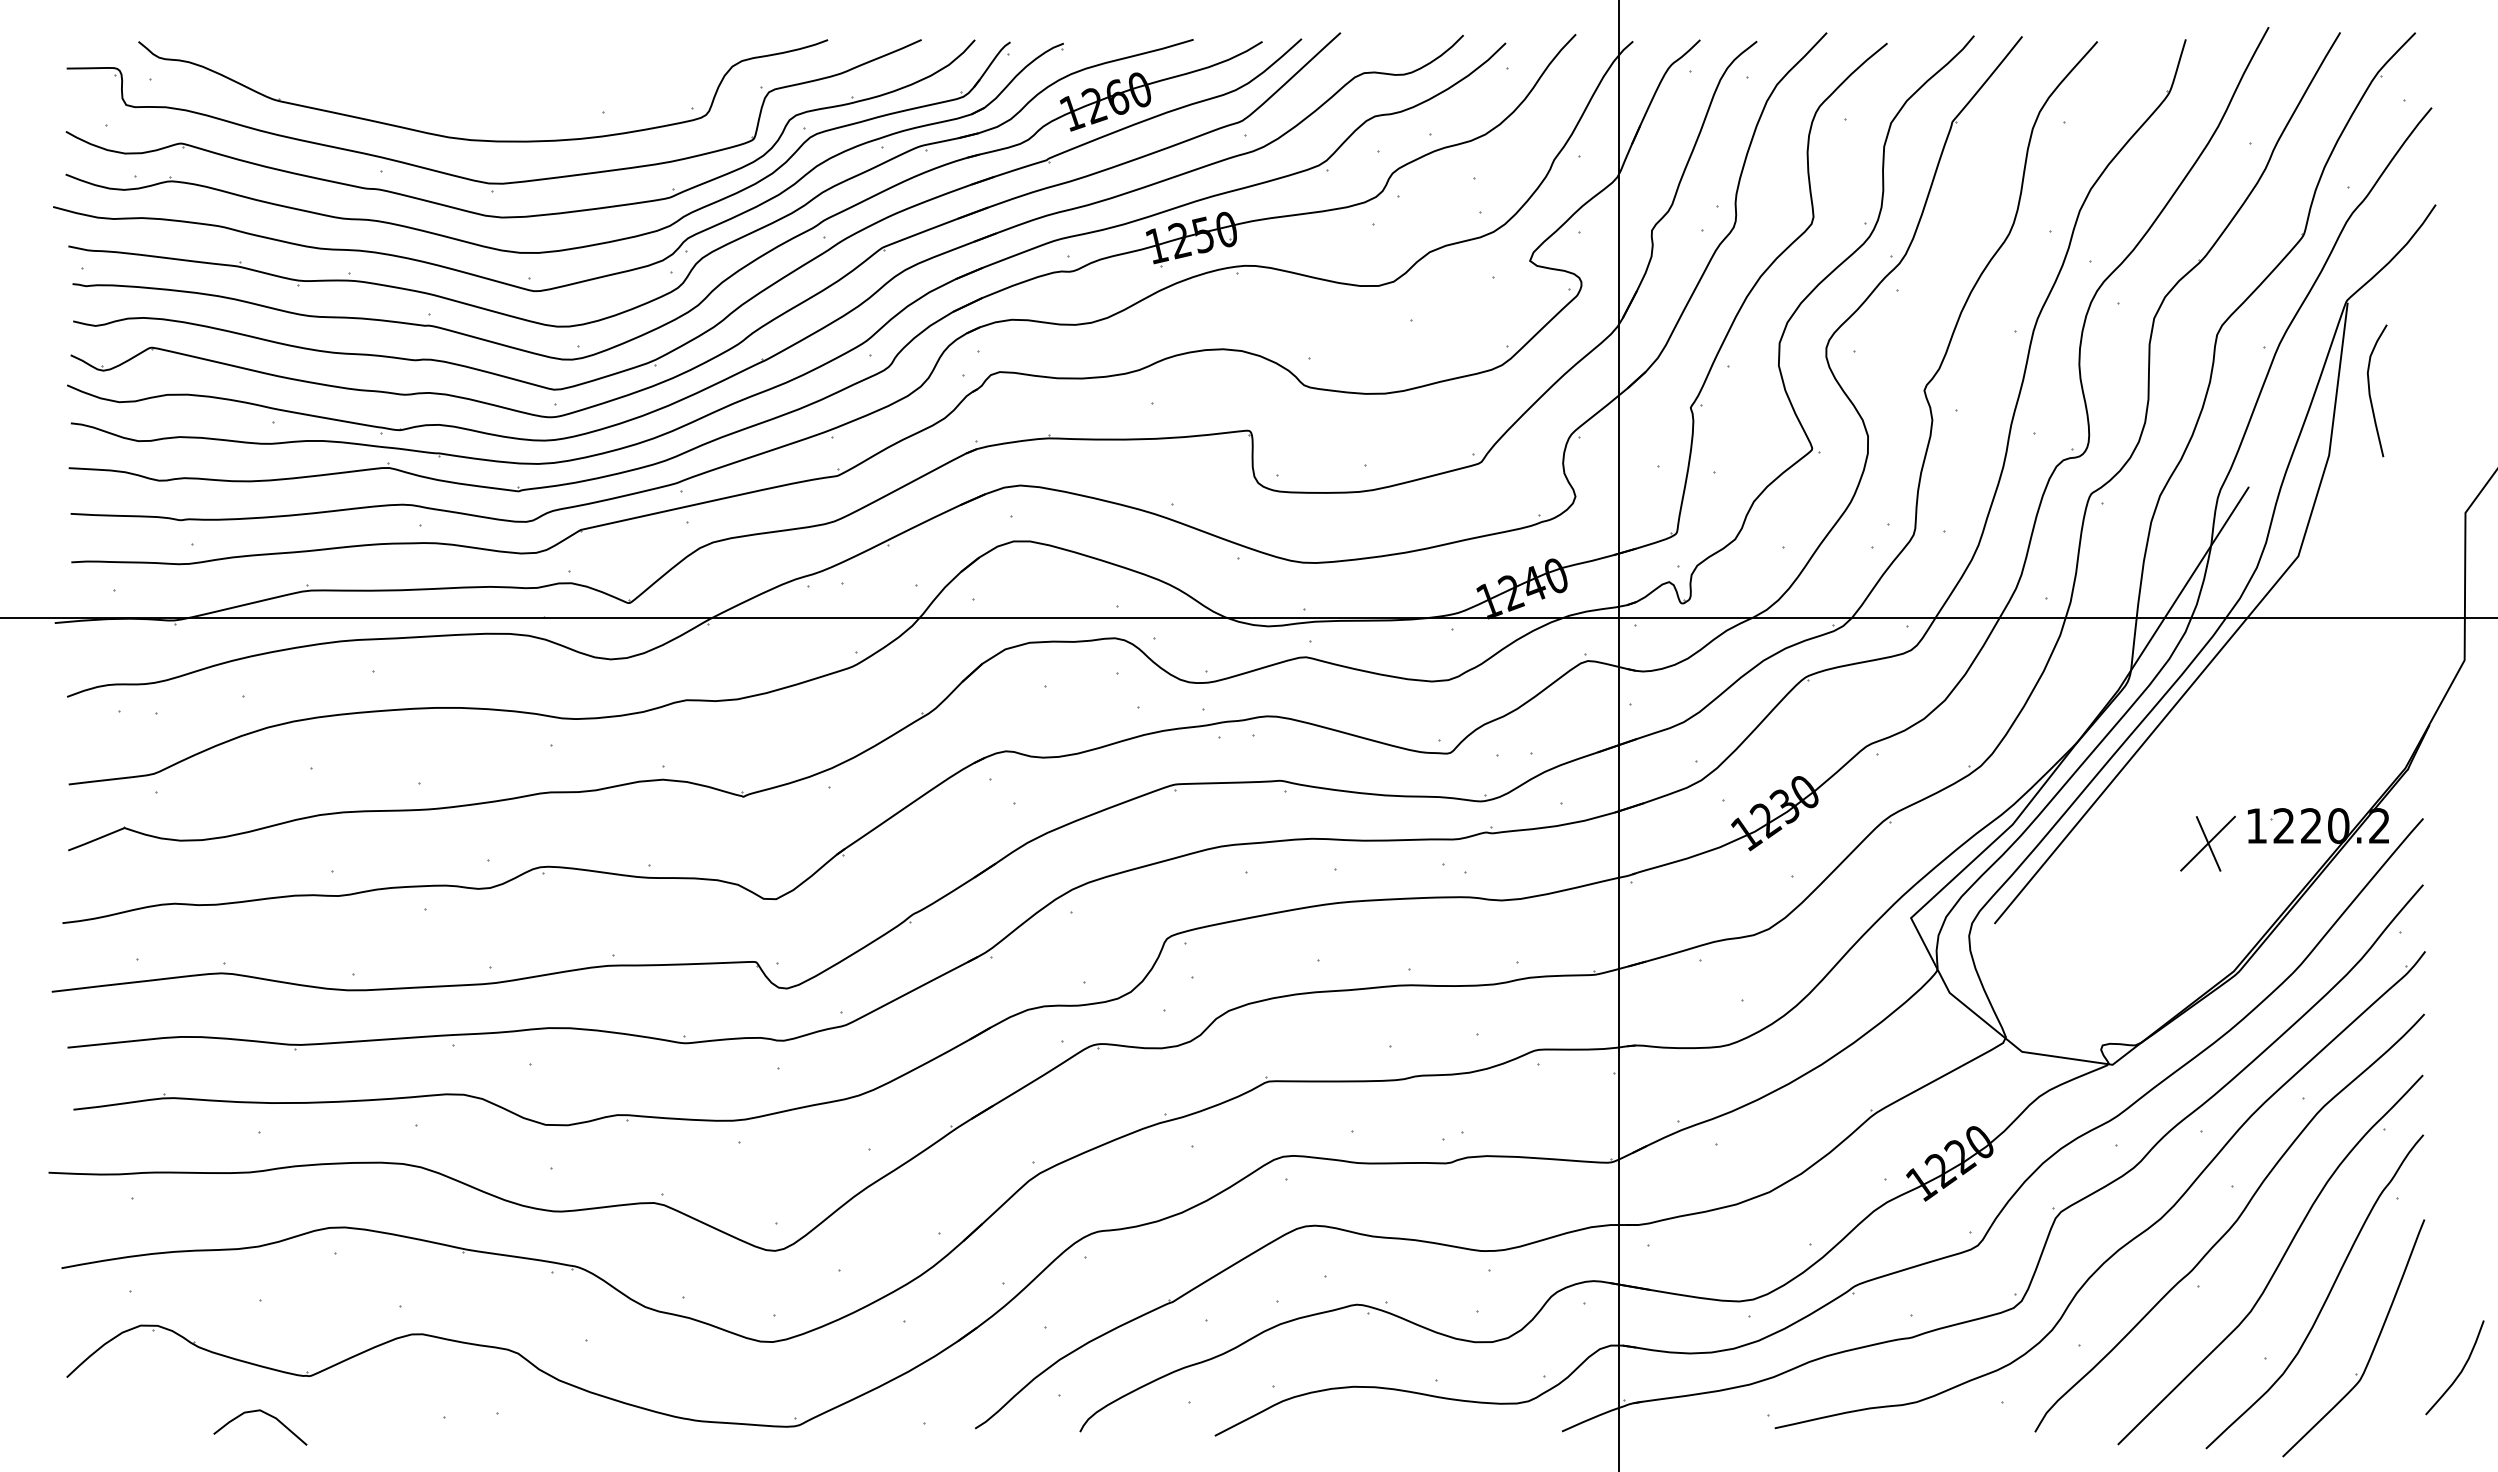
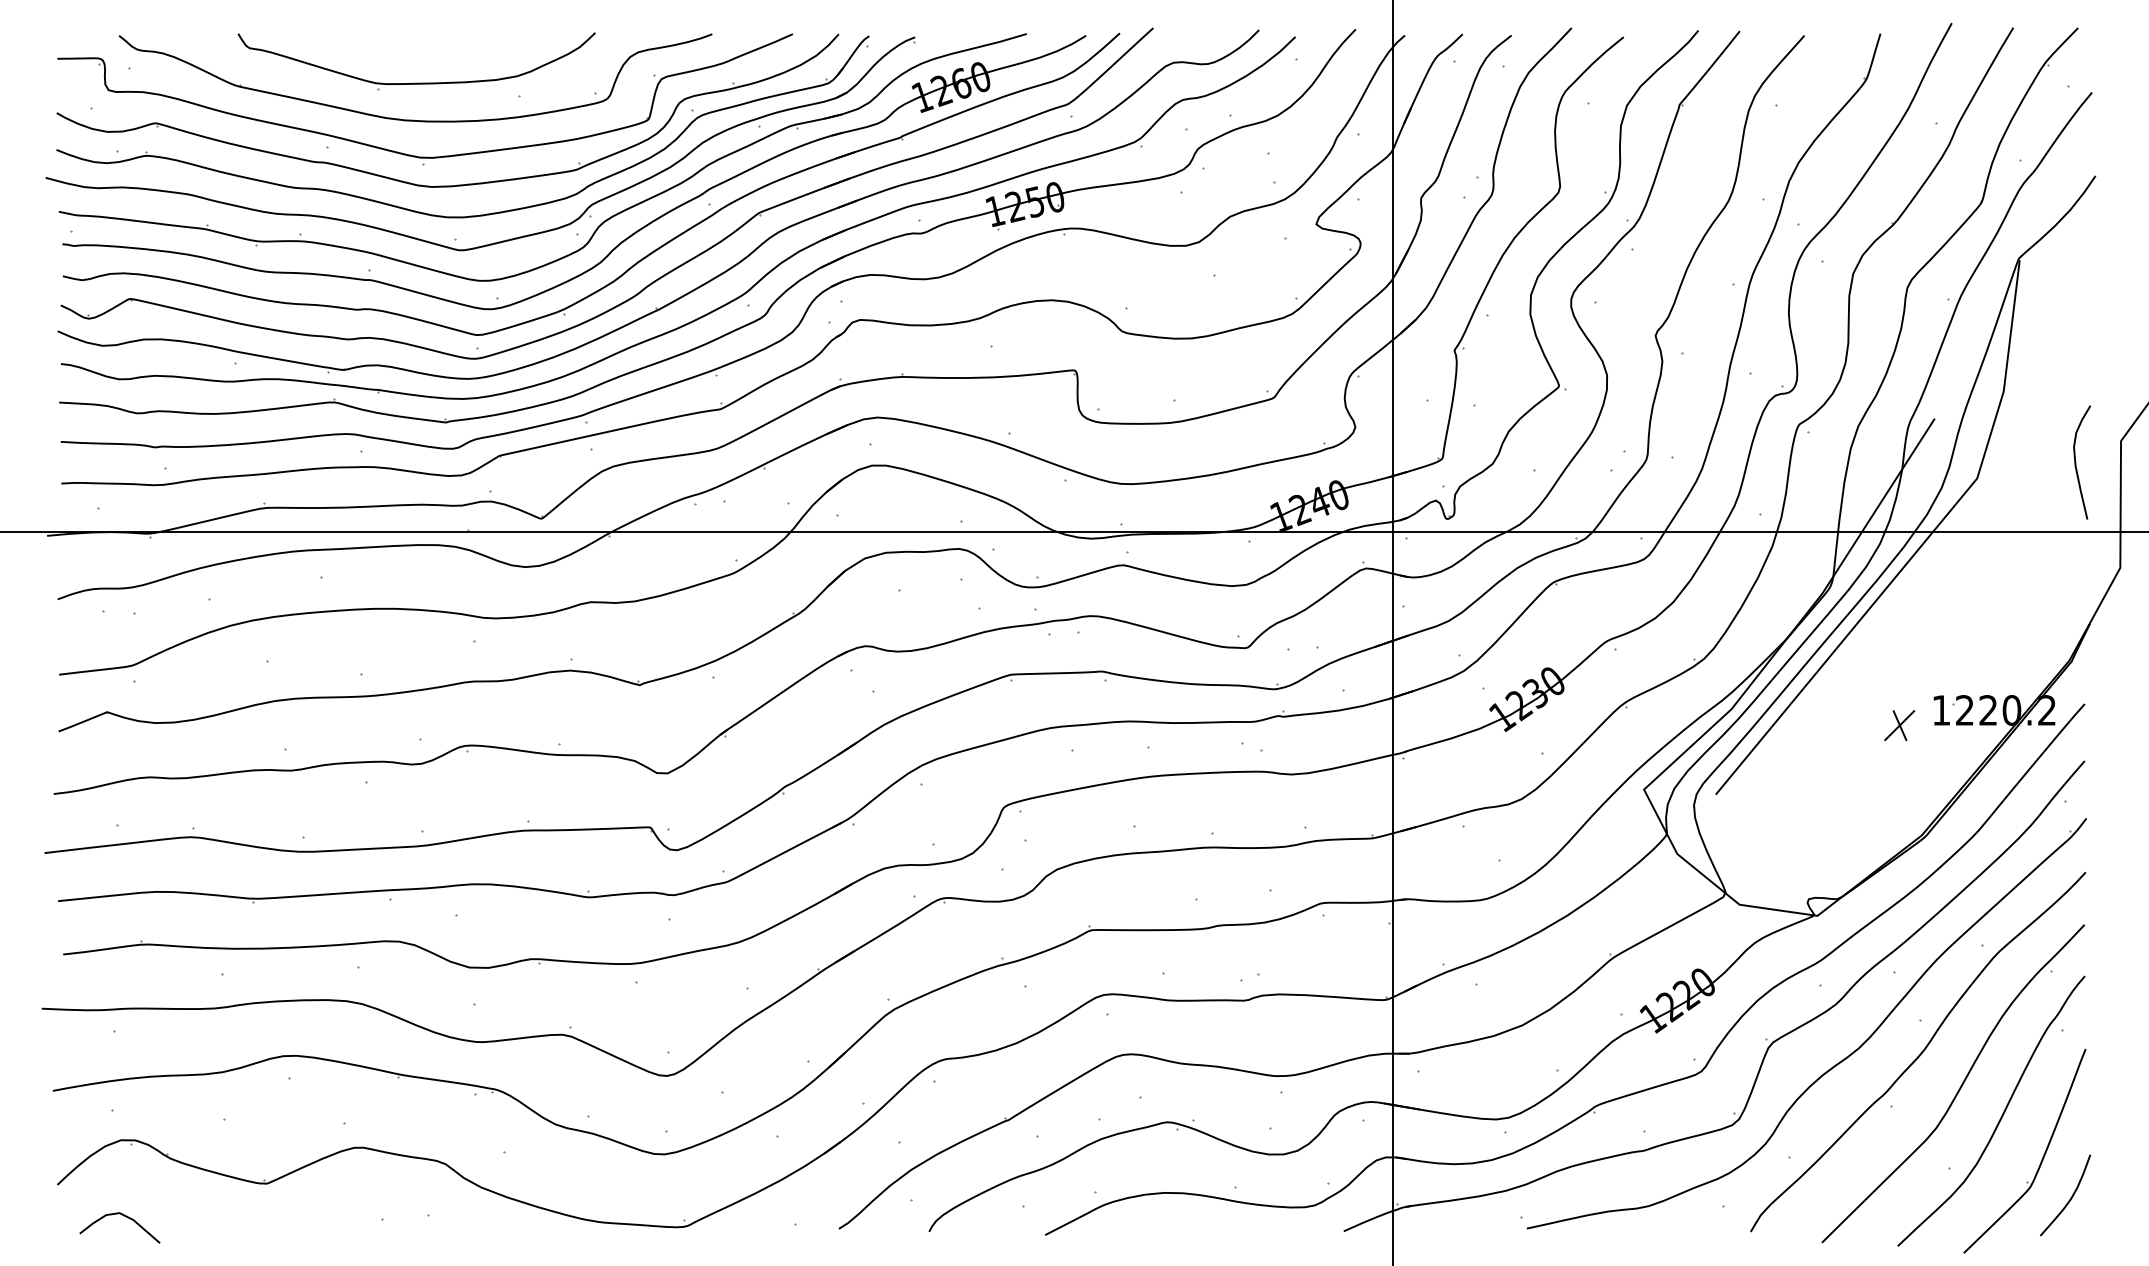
part: (484, 96) -> (416, 82), added
curve: (2370, 390) -> (2076, 462), moved
part: (2208, 843) -> (1899, 725), size x0.62
curve: (2459, 1372) -> (2069, 1199), moved
curve: (267, 1415) -> (126, 1217), moved

